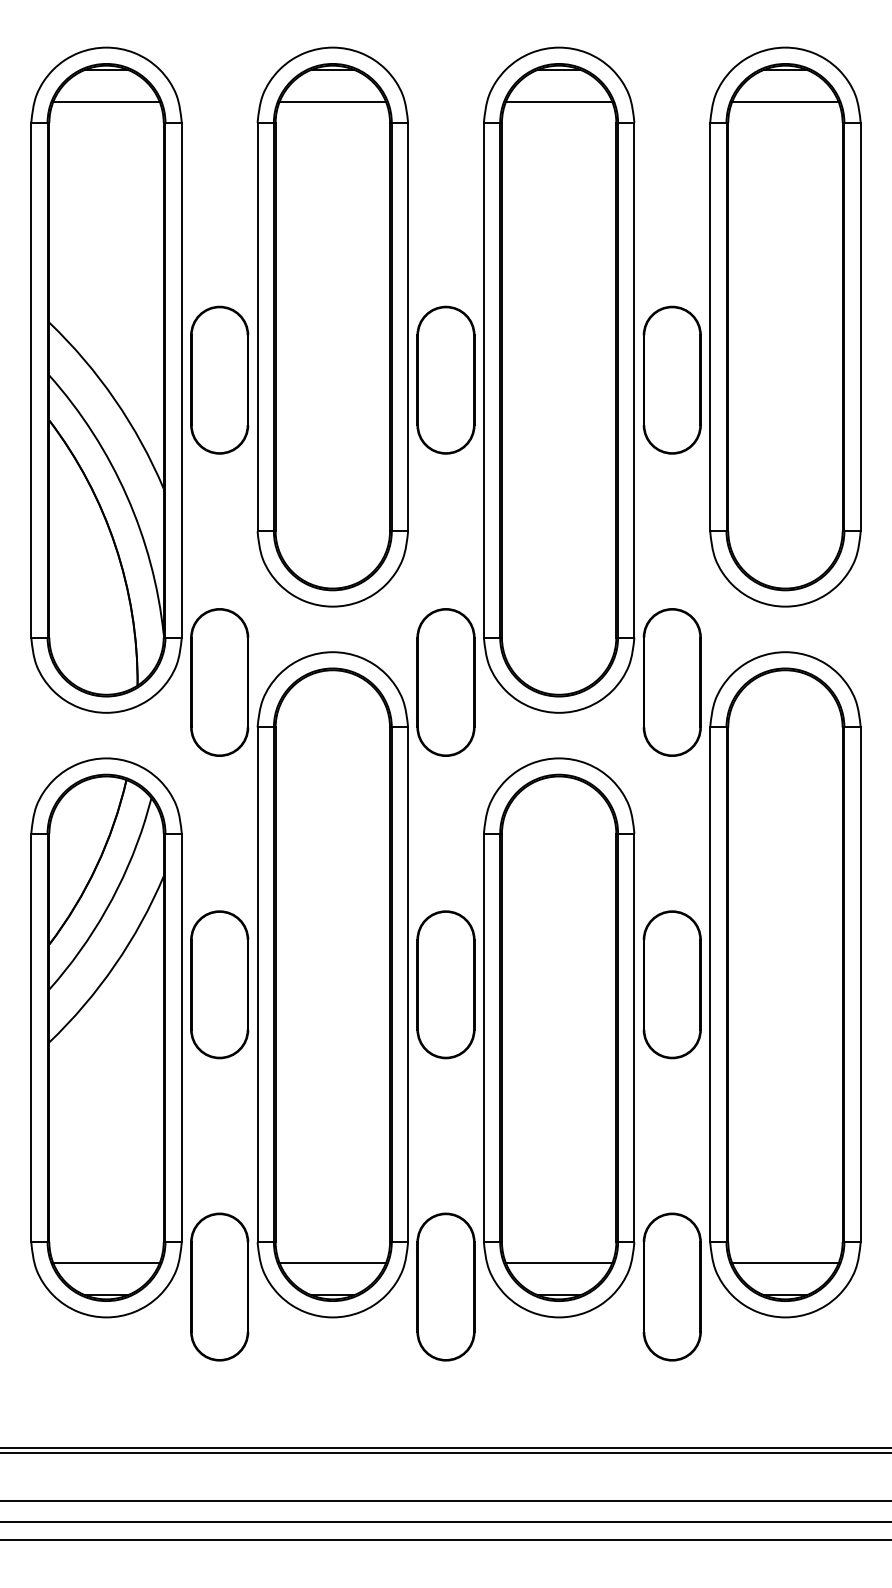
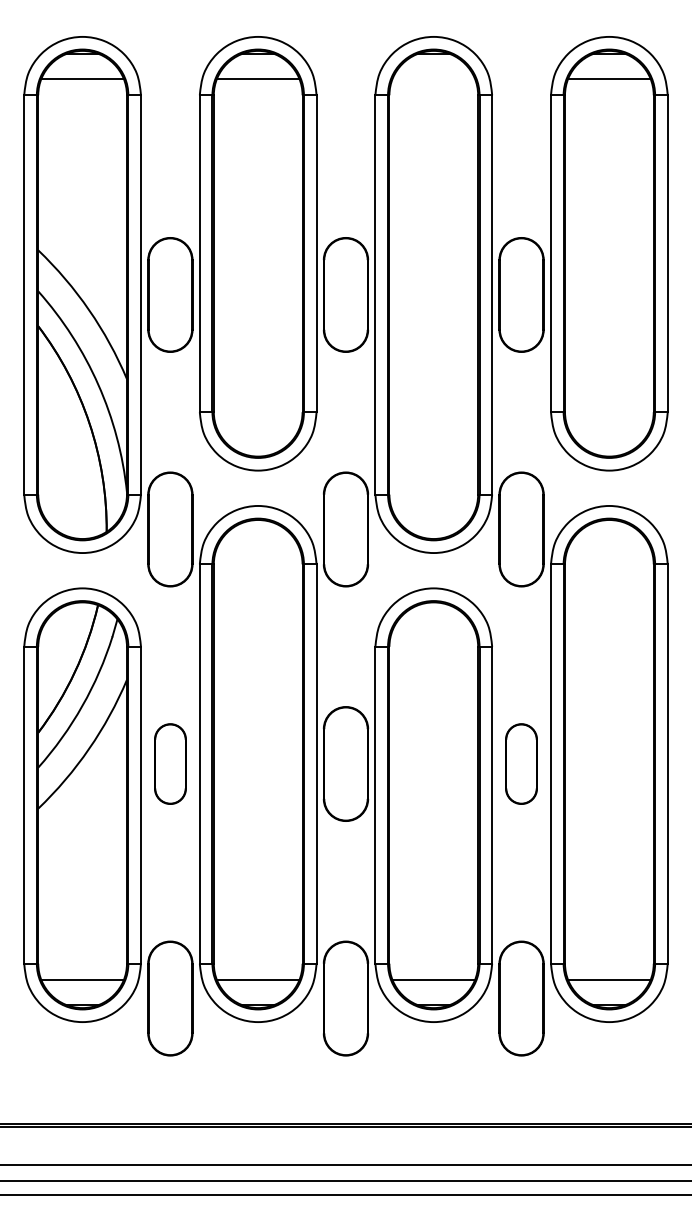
line: (558, 102) -> (433, 79), removed
part: (219, 984) -> (170, 763), size x0.7
part: (671, 984) -> (520, 763), size x0.7

